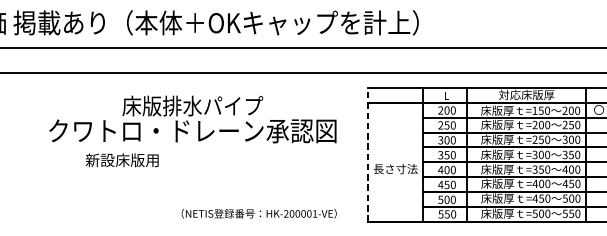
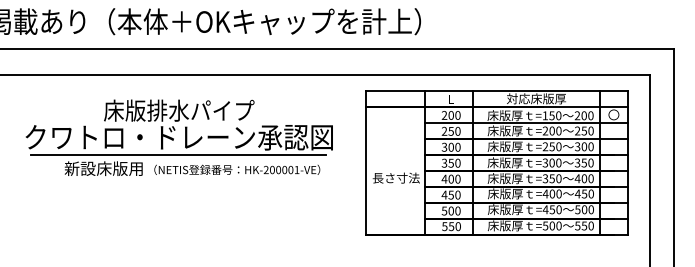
line: (192, 147) -> (178, 155), added
line: (367, 154) -> (366, 162), dashed -> solid
text: (259, 213) -> (237, 169), moved

